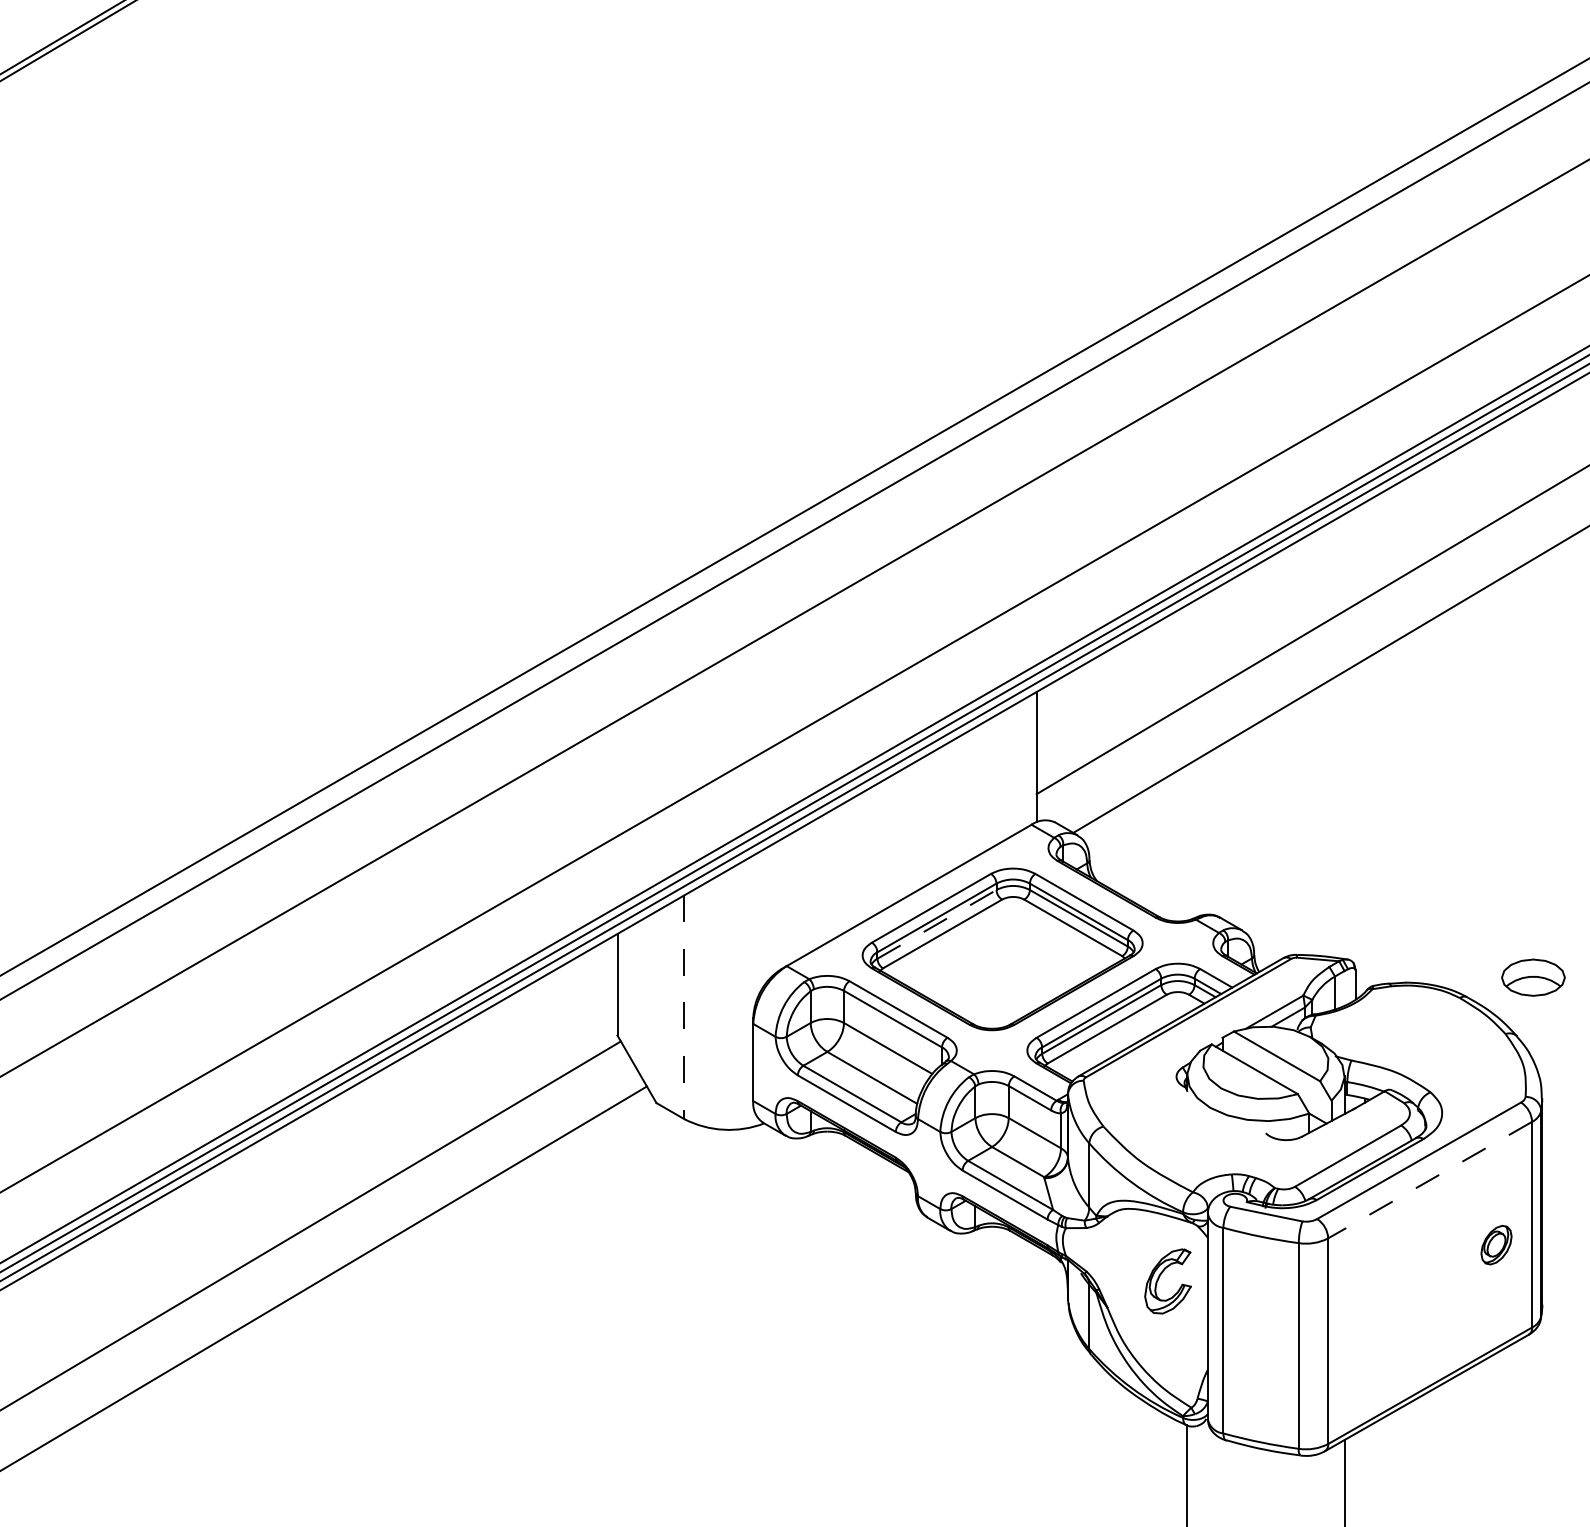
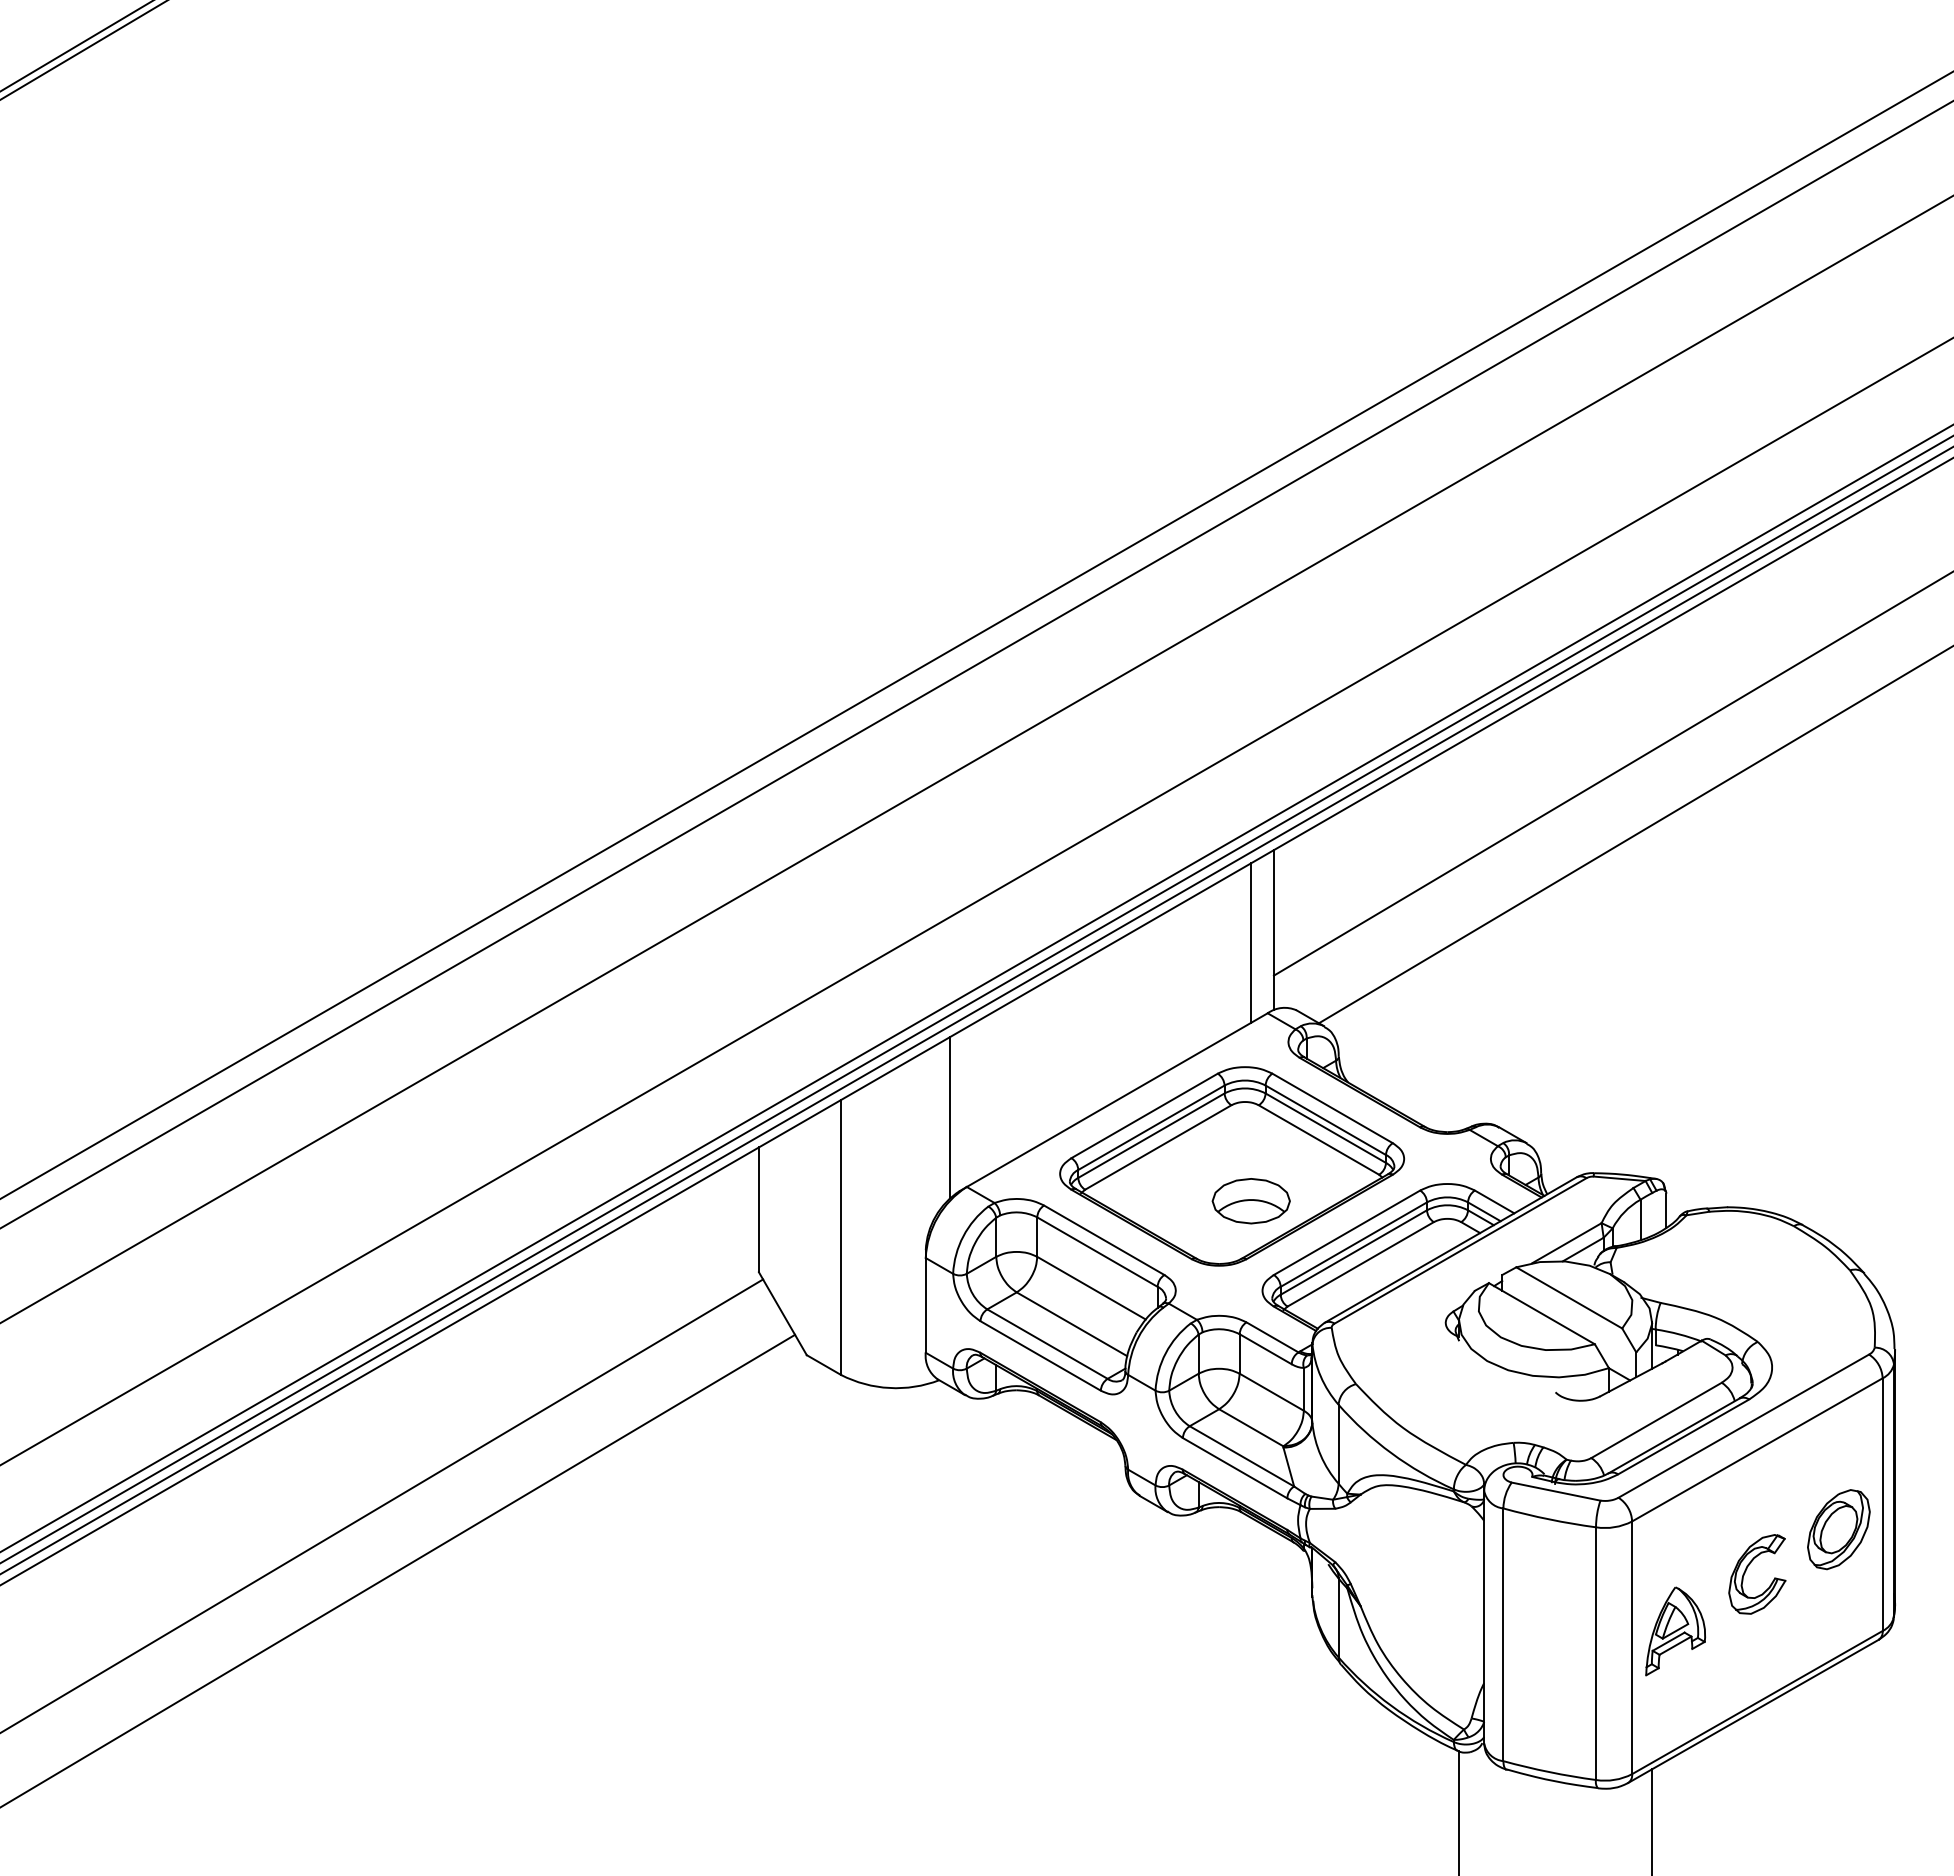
line: (1018, 767) -> (1251, 942), added
line: (773, 909) -> (950, 1117), added
line: (937, 924) -> (1151, 1135), dashed -> solid
part: (1532, 977) -> (1250, 1201), moved
line: (683, 1008) -> (840, 1238), dashed -> solid
line: (1429, 1180) -> (1756, 1450), dashed -> solid
part: (1496, 1244) -> (1838, 1529), size x1.67
part: (1159, 1279) -> (1746, 1571), moved
part: (1363, 1327) -> (1675, 1631), added

